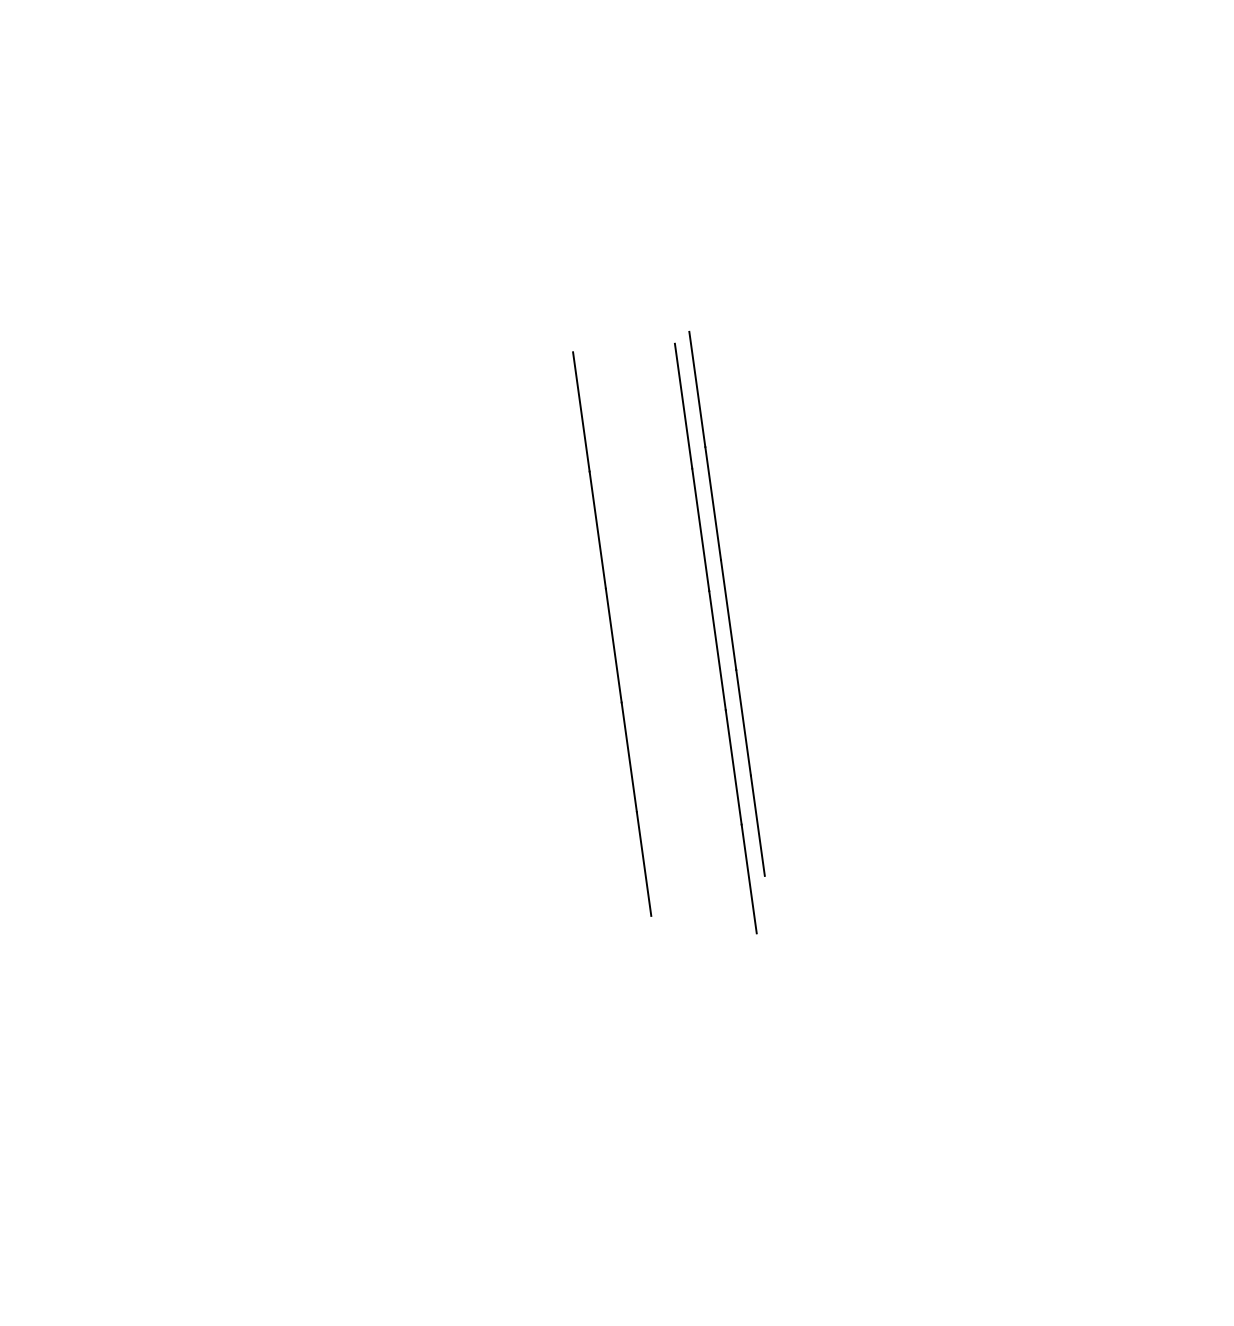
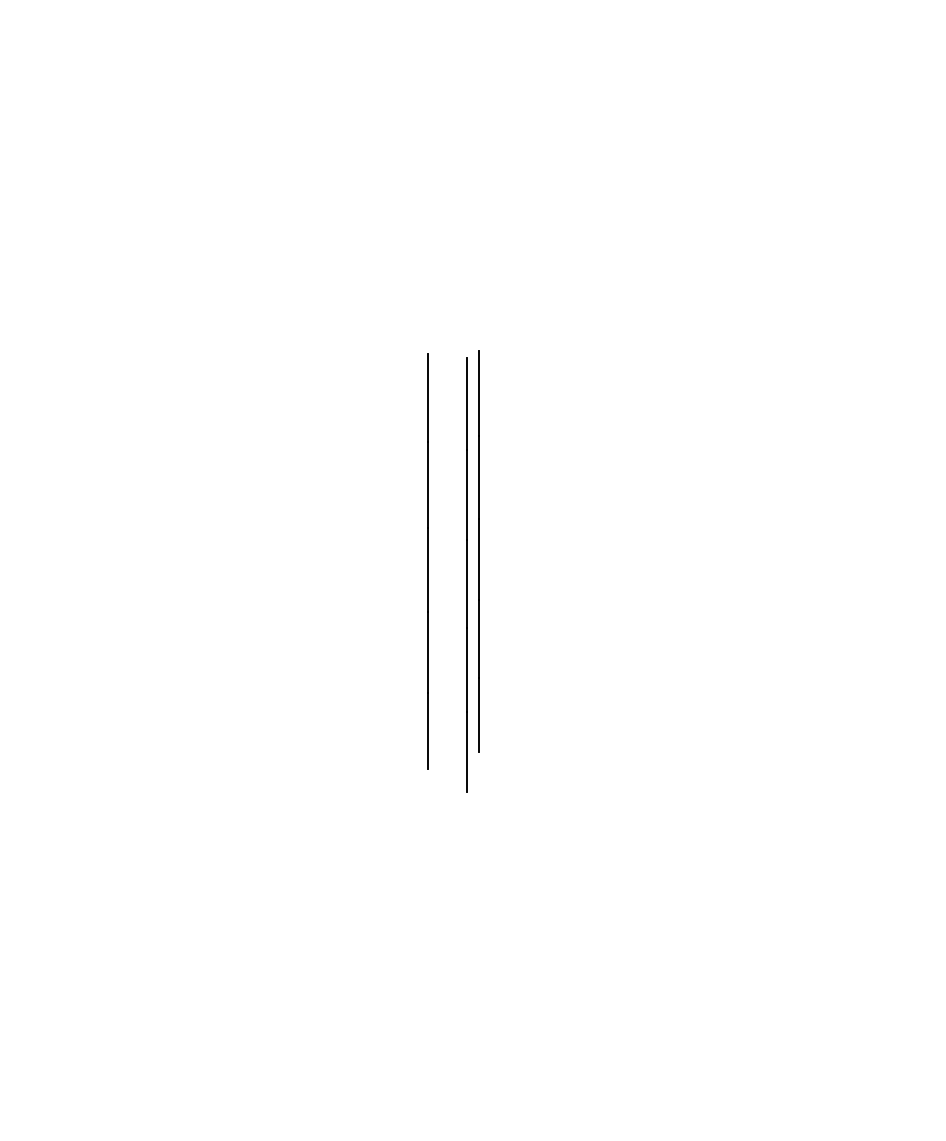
line: (611, 633) -> (427, 561), moved

